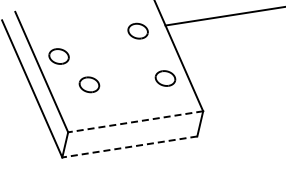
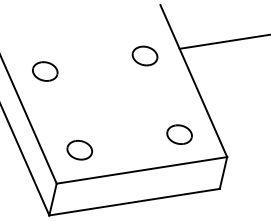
part: (58, 56) -> (44, 71), moved
part: (165, 78) -> (179, 134), moved
part: (89, 84) -> (79, 149), moved
line: (135, 121) -> (141, 170), dashed -> solid
line: (129, 147) -> (134, 202), dashed -> solid

